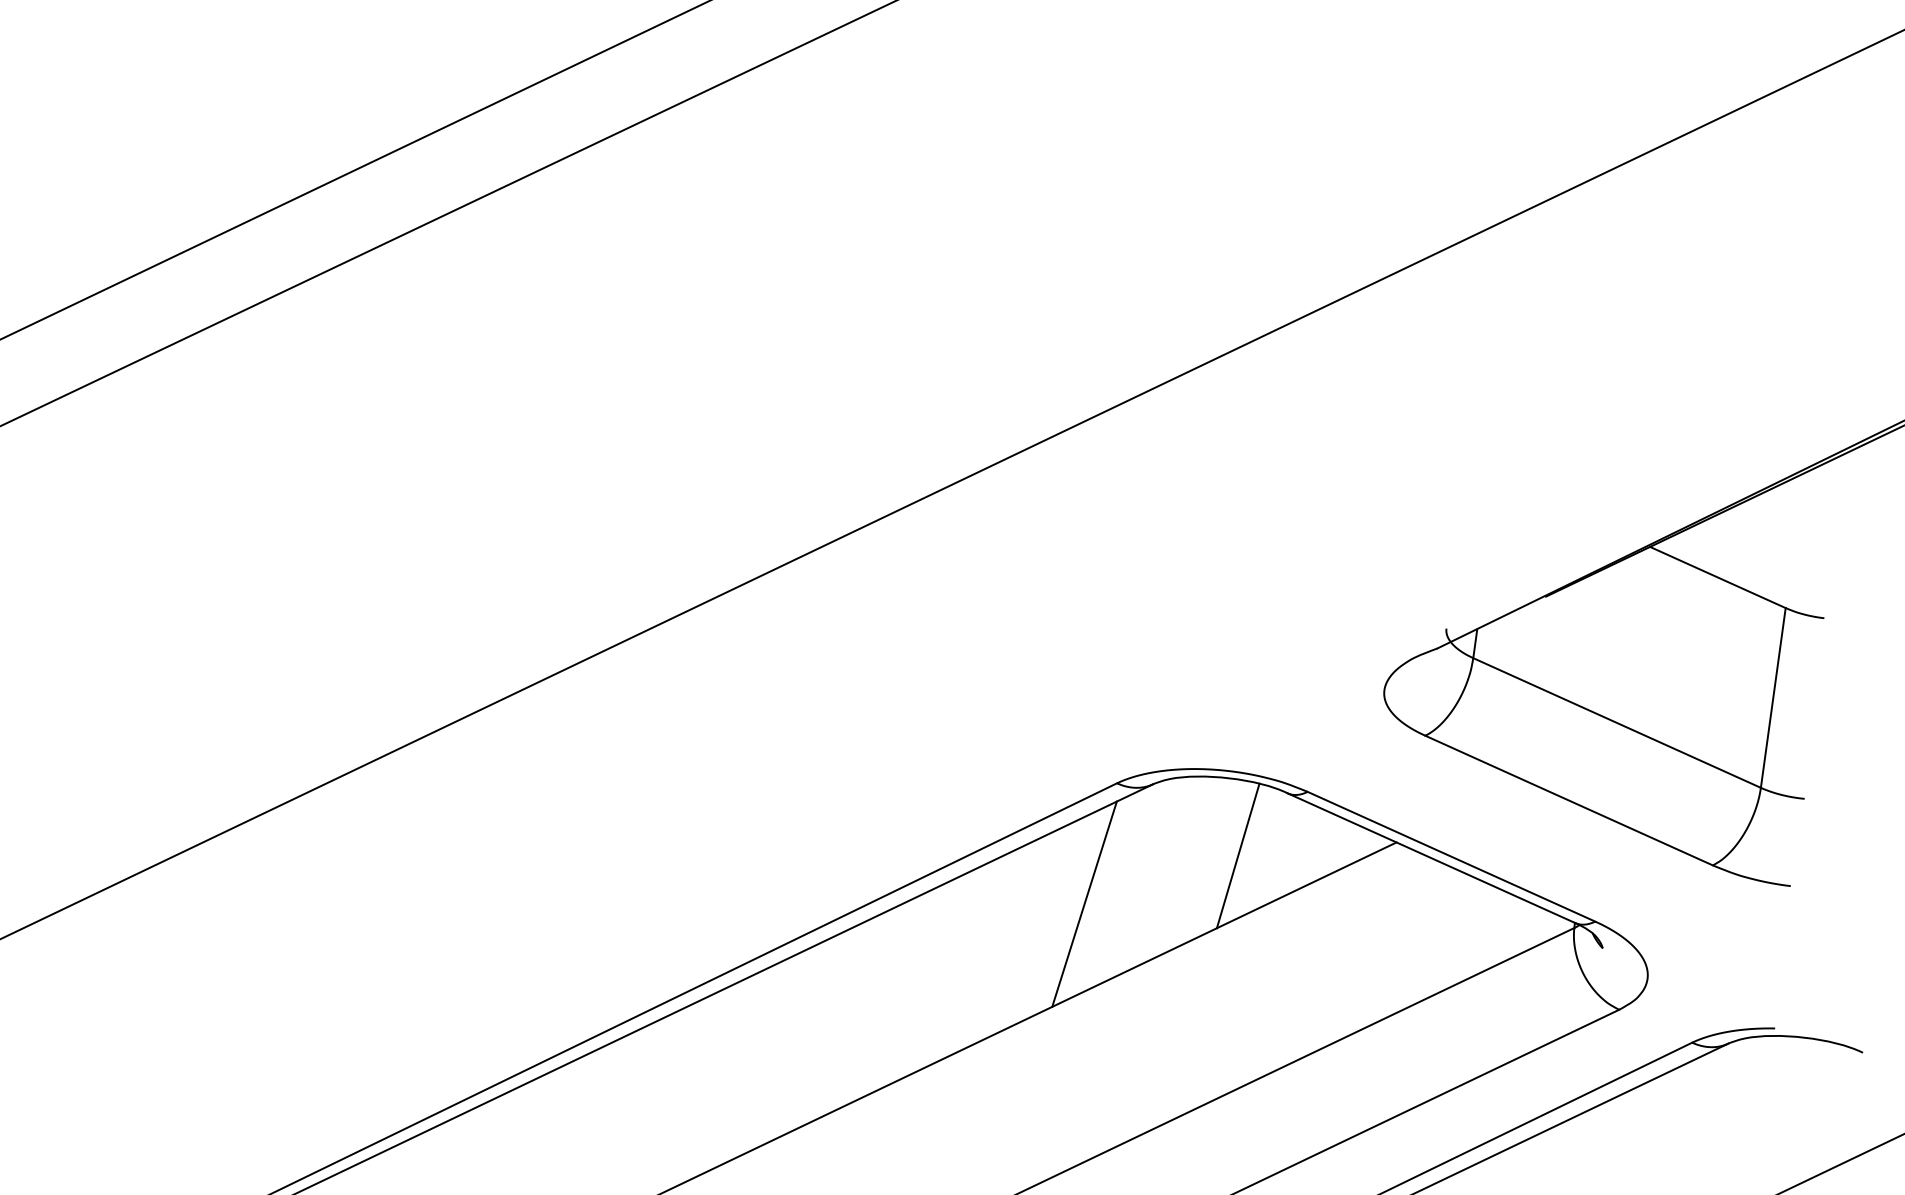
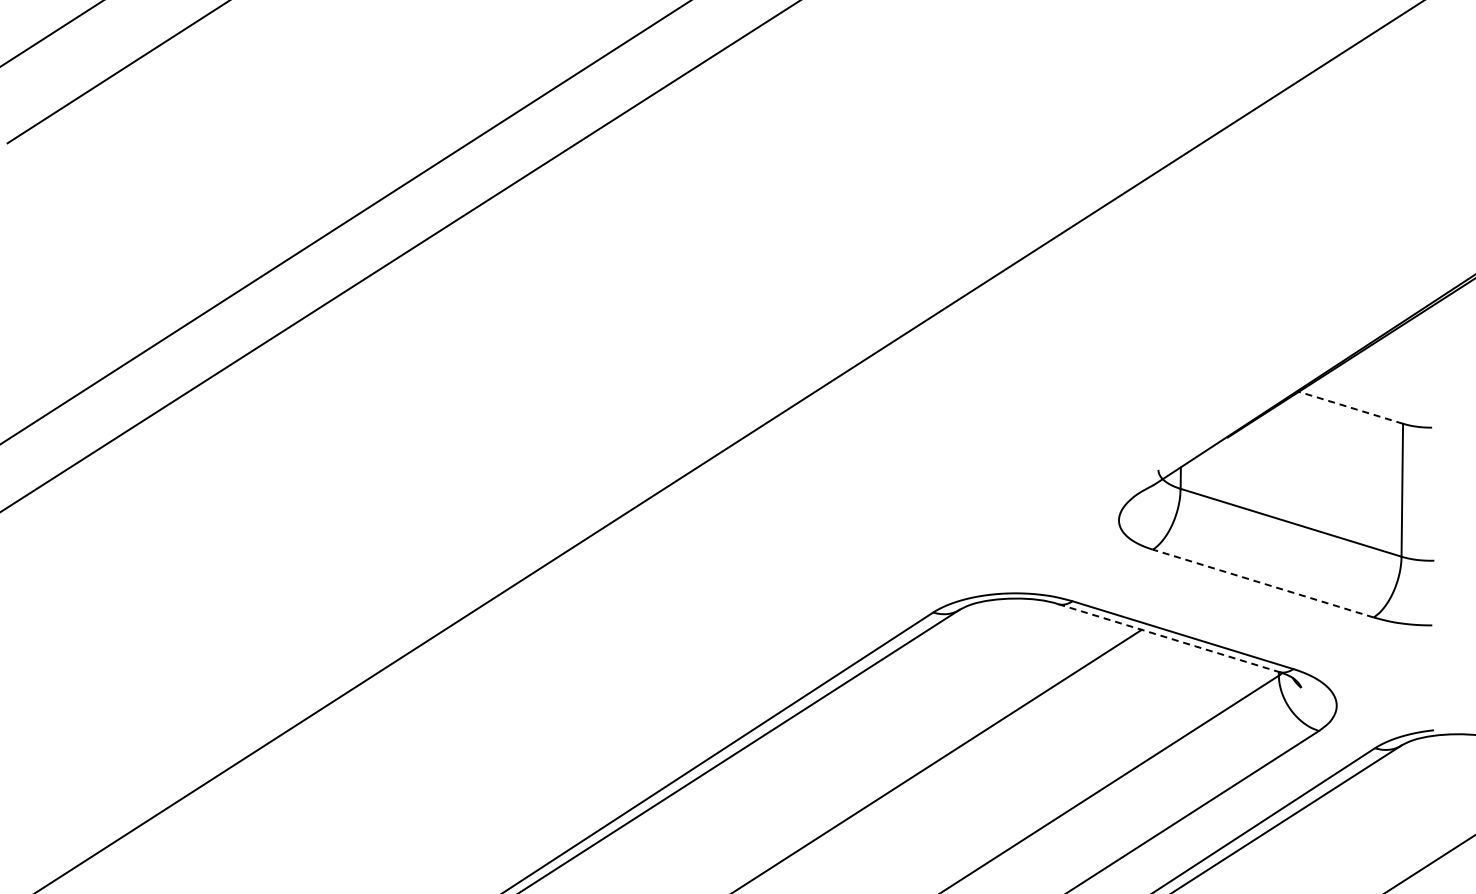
line: (1717, 577) -> (1350, 407), solid -> dashed
line: (1569, 800) -> (1263, 583), solid -> dashed
line: (1237, 854) -> (1027, 653), removed
line: (1431, 858) -> (1168, 638), solid -> dashed
line: (1084, 902) -> (920, 702), removed

